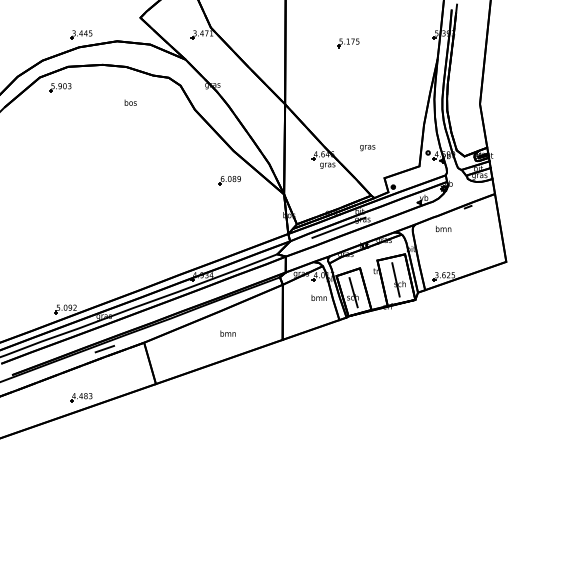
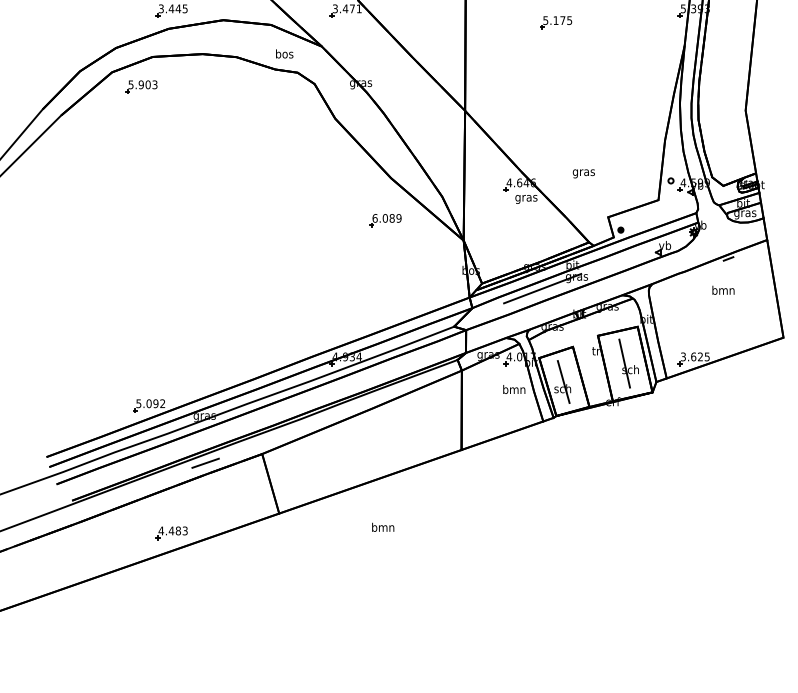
text: (130, 102) -> (284, 53), moved
text: (443, 228) -> (723, 289), moved
text: (227, 333) -> (382, 527), moved

